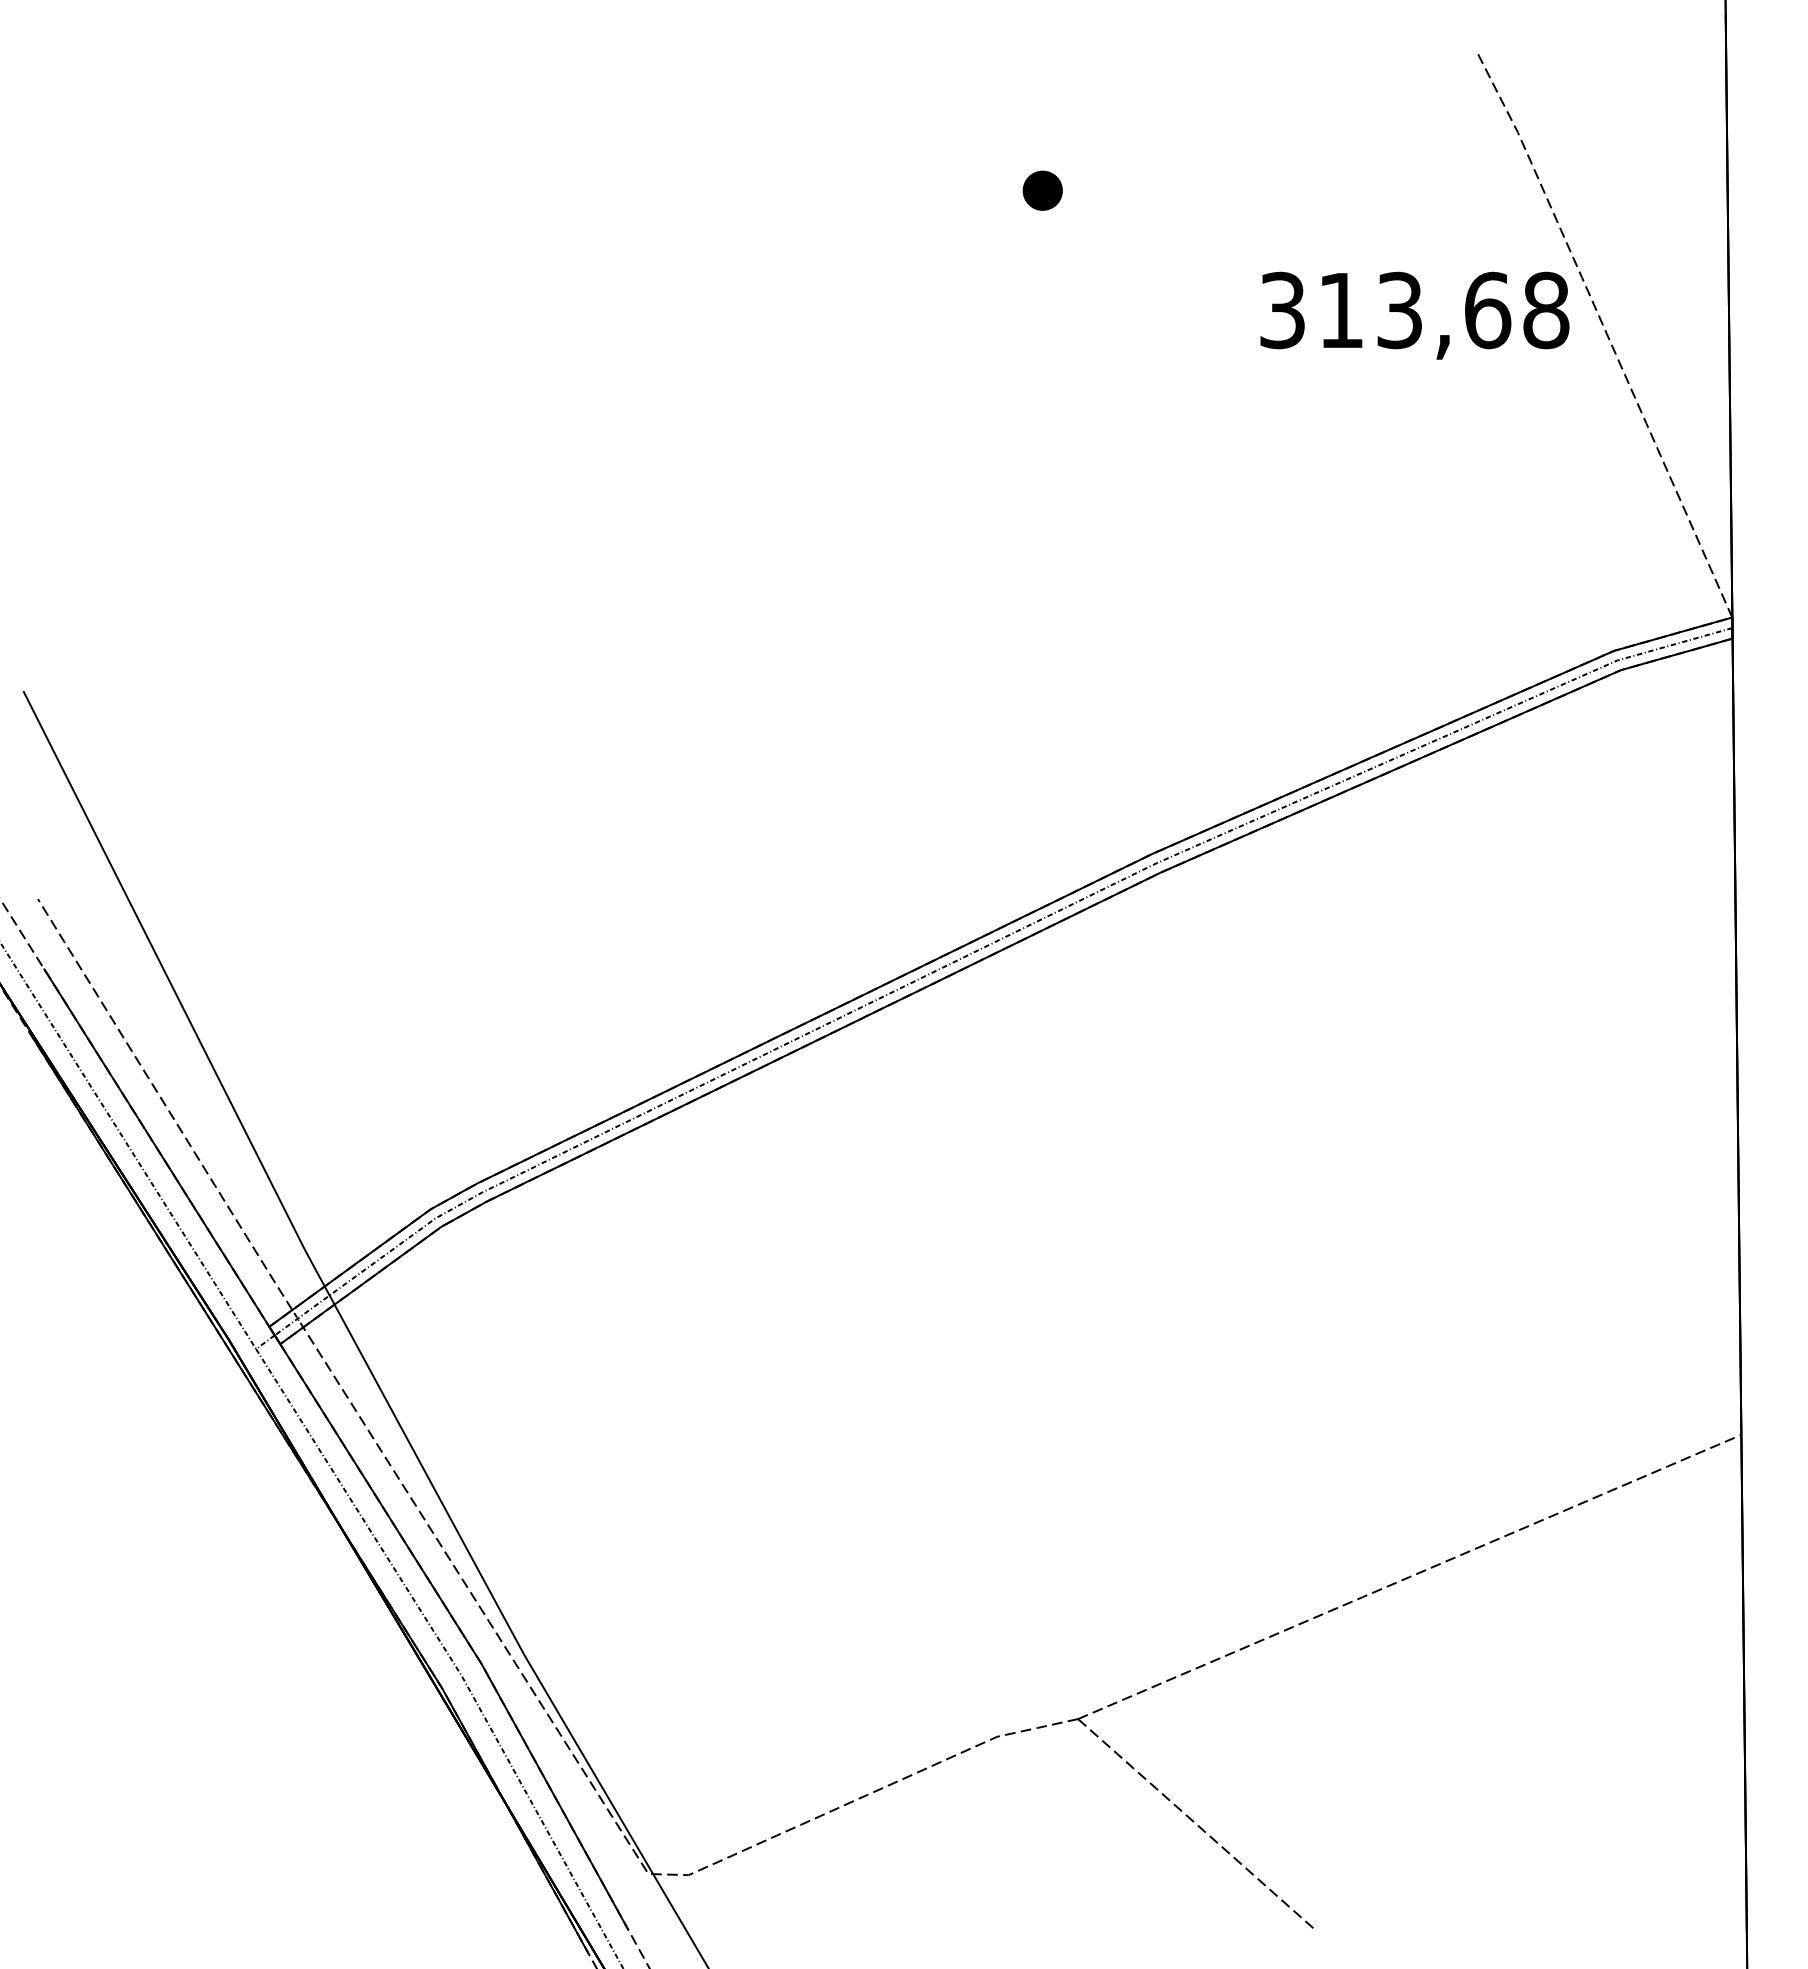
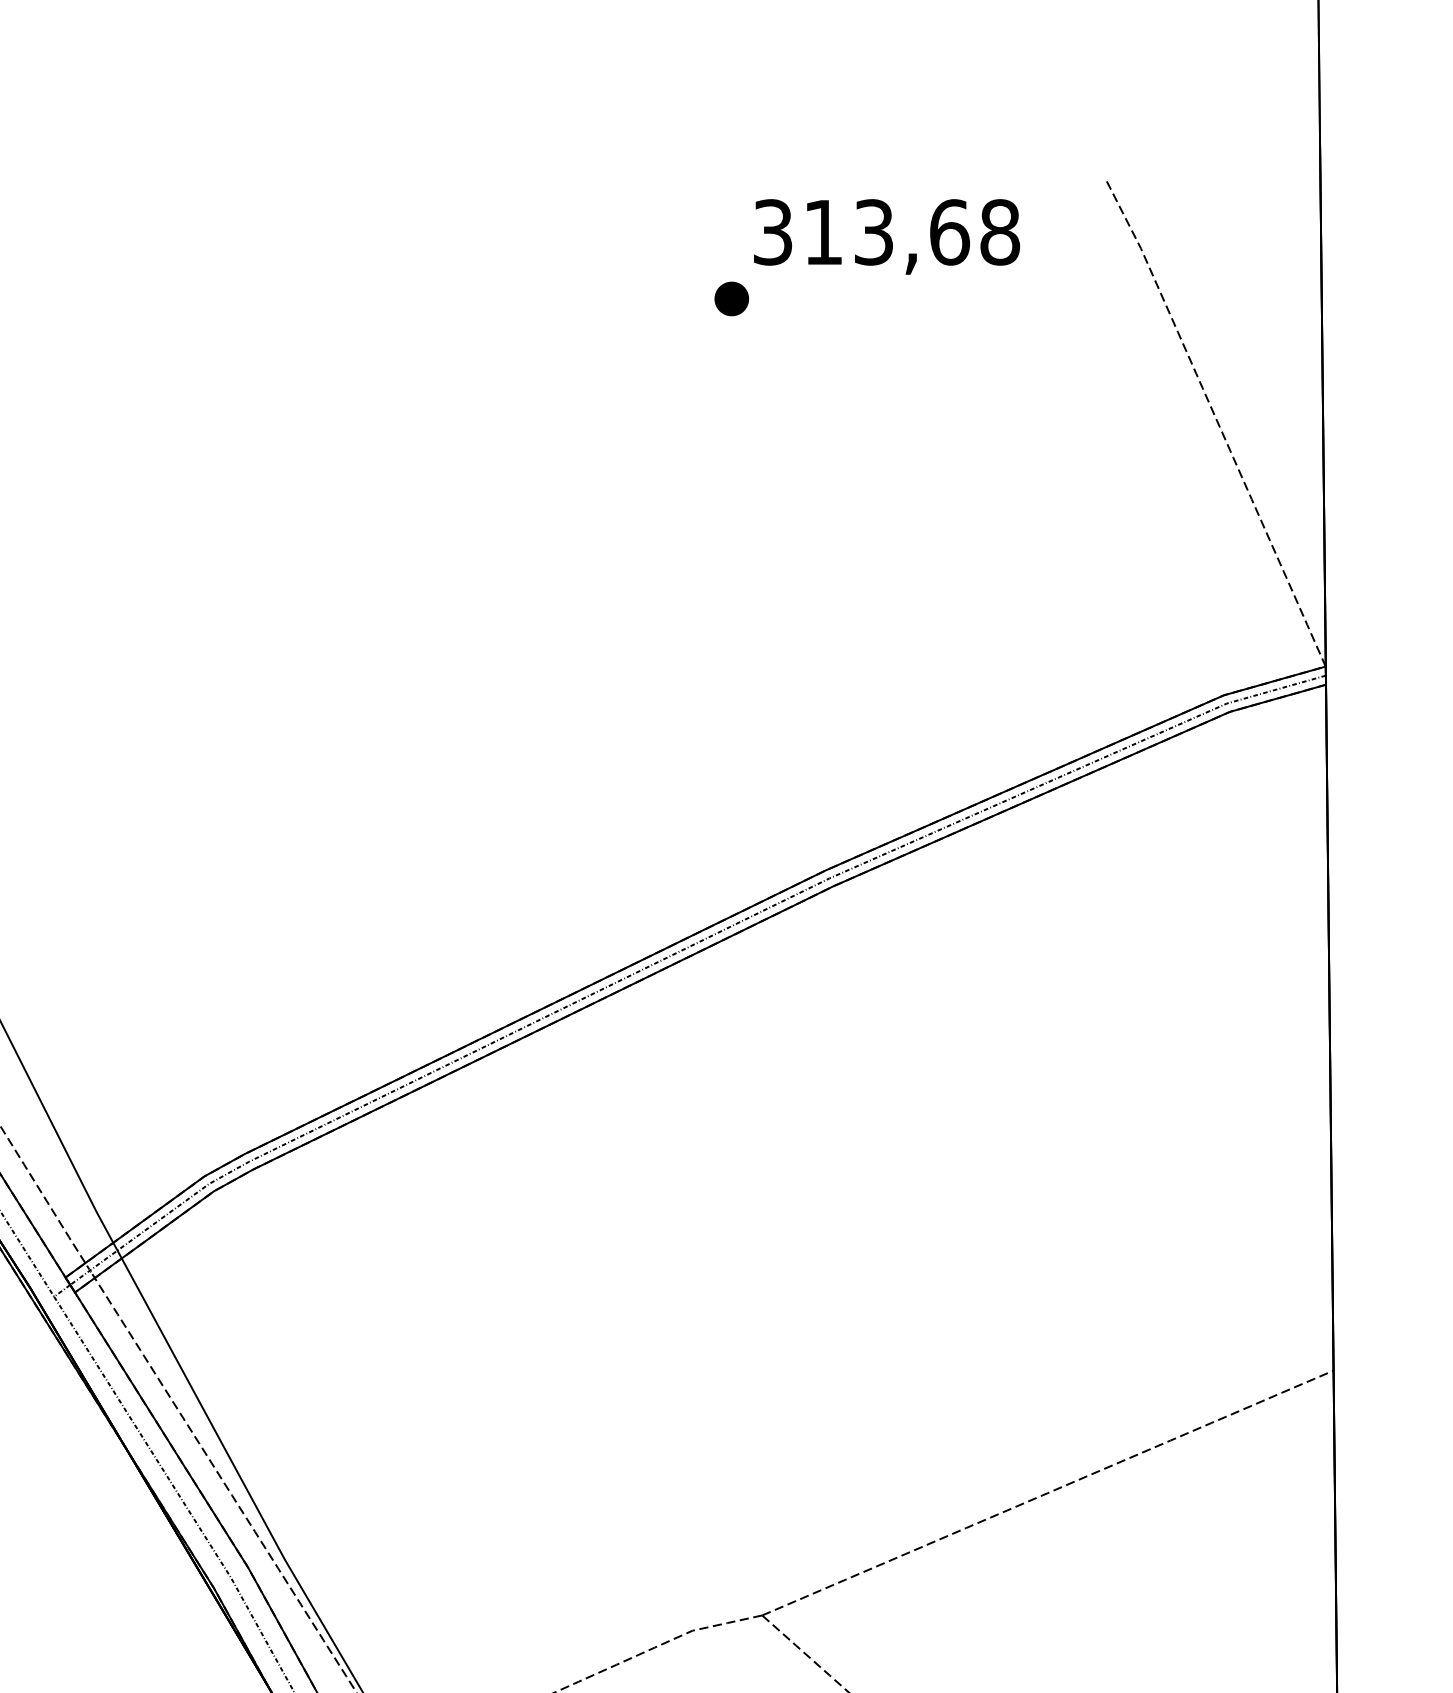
text: (1414, 315) -> (886, 236), moved

